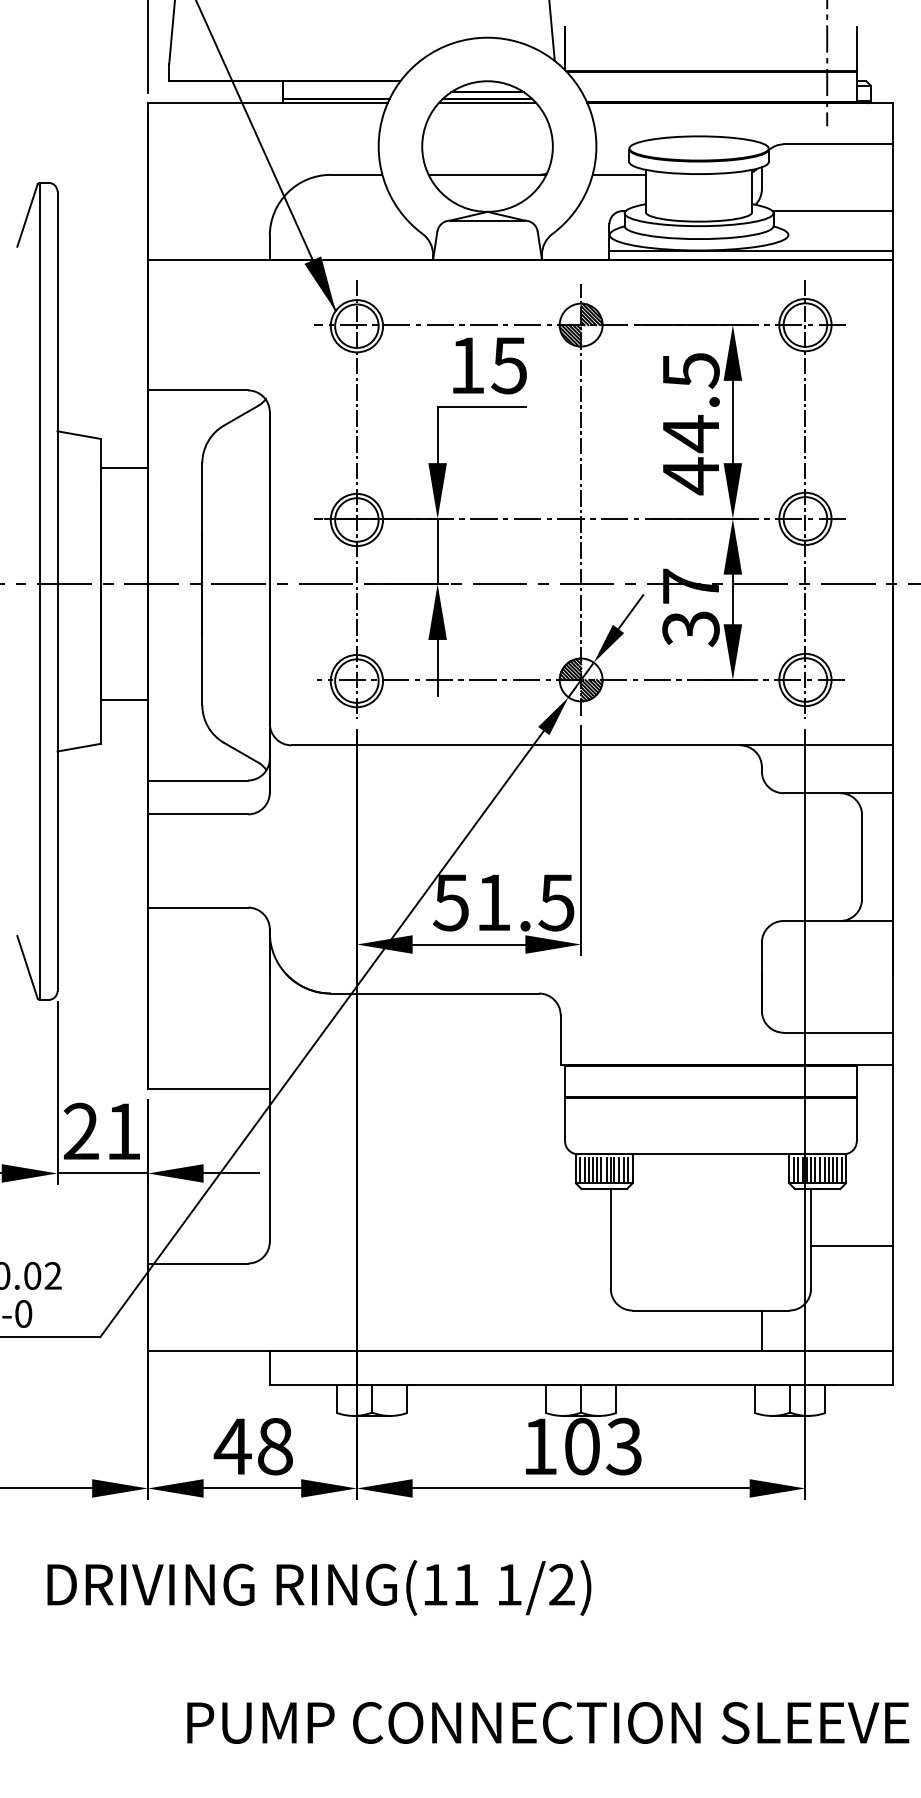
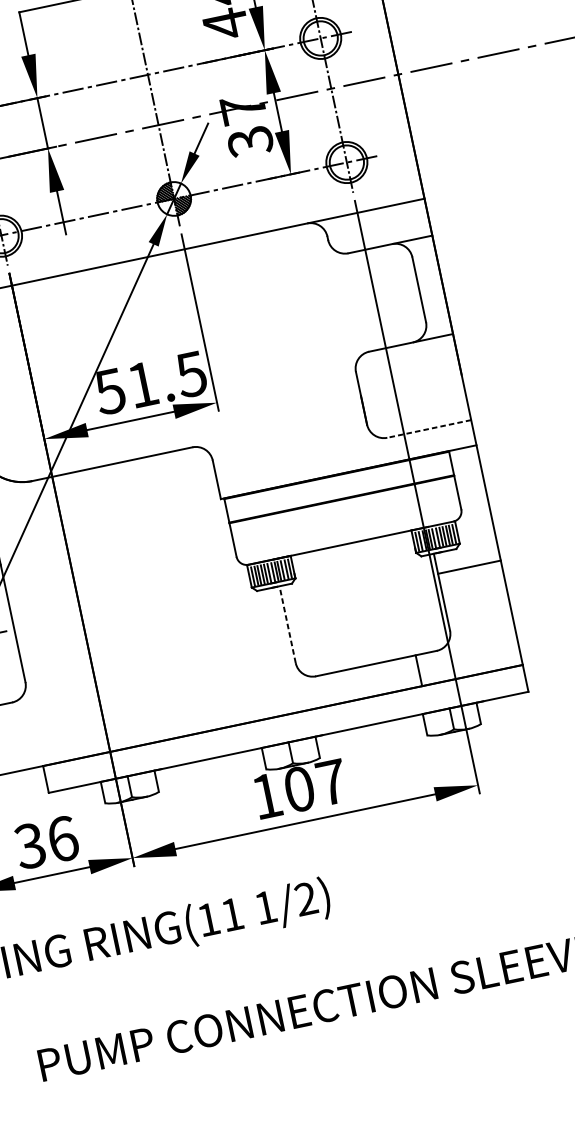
line: (837, 1032) -> (428, 428), solid -> dashed
line: (610, 1238) -> (287, 624), solid -> dashed
line: (851, 1246) -> (469, 567), moved
text: (253, 1446) -> (46, 842), 48 -> 36
text: (624, 1446) -> (331, 782), 103 -> 107

